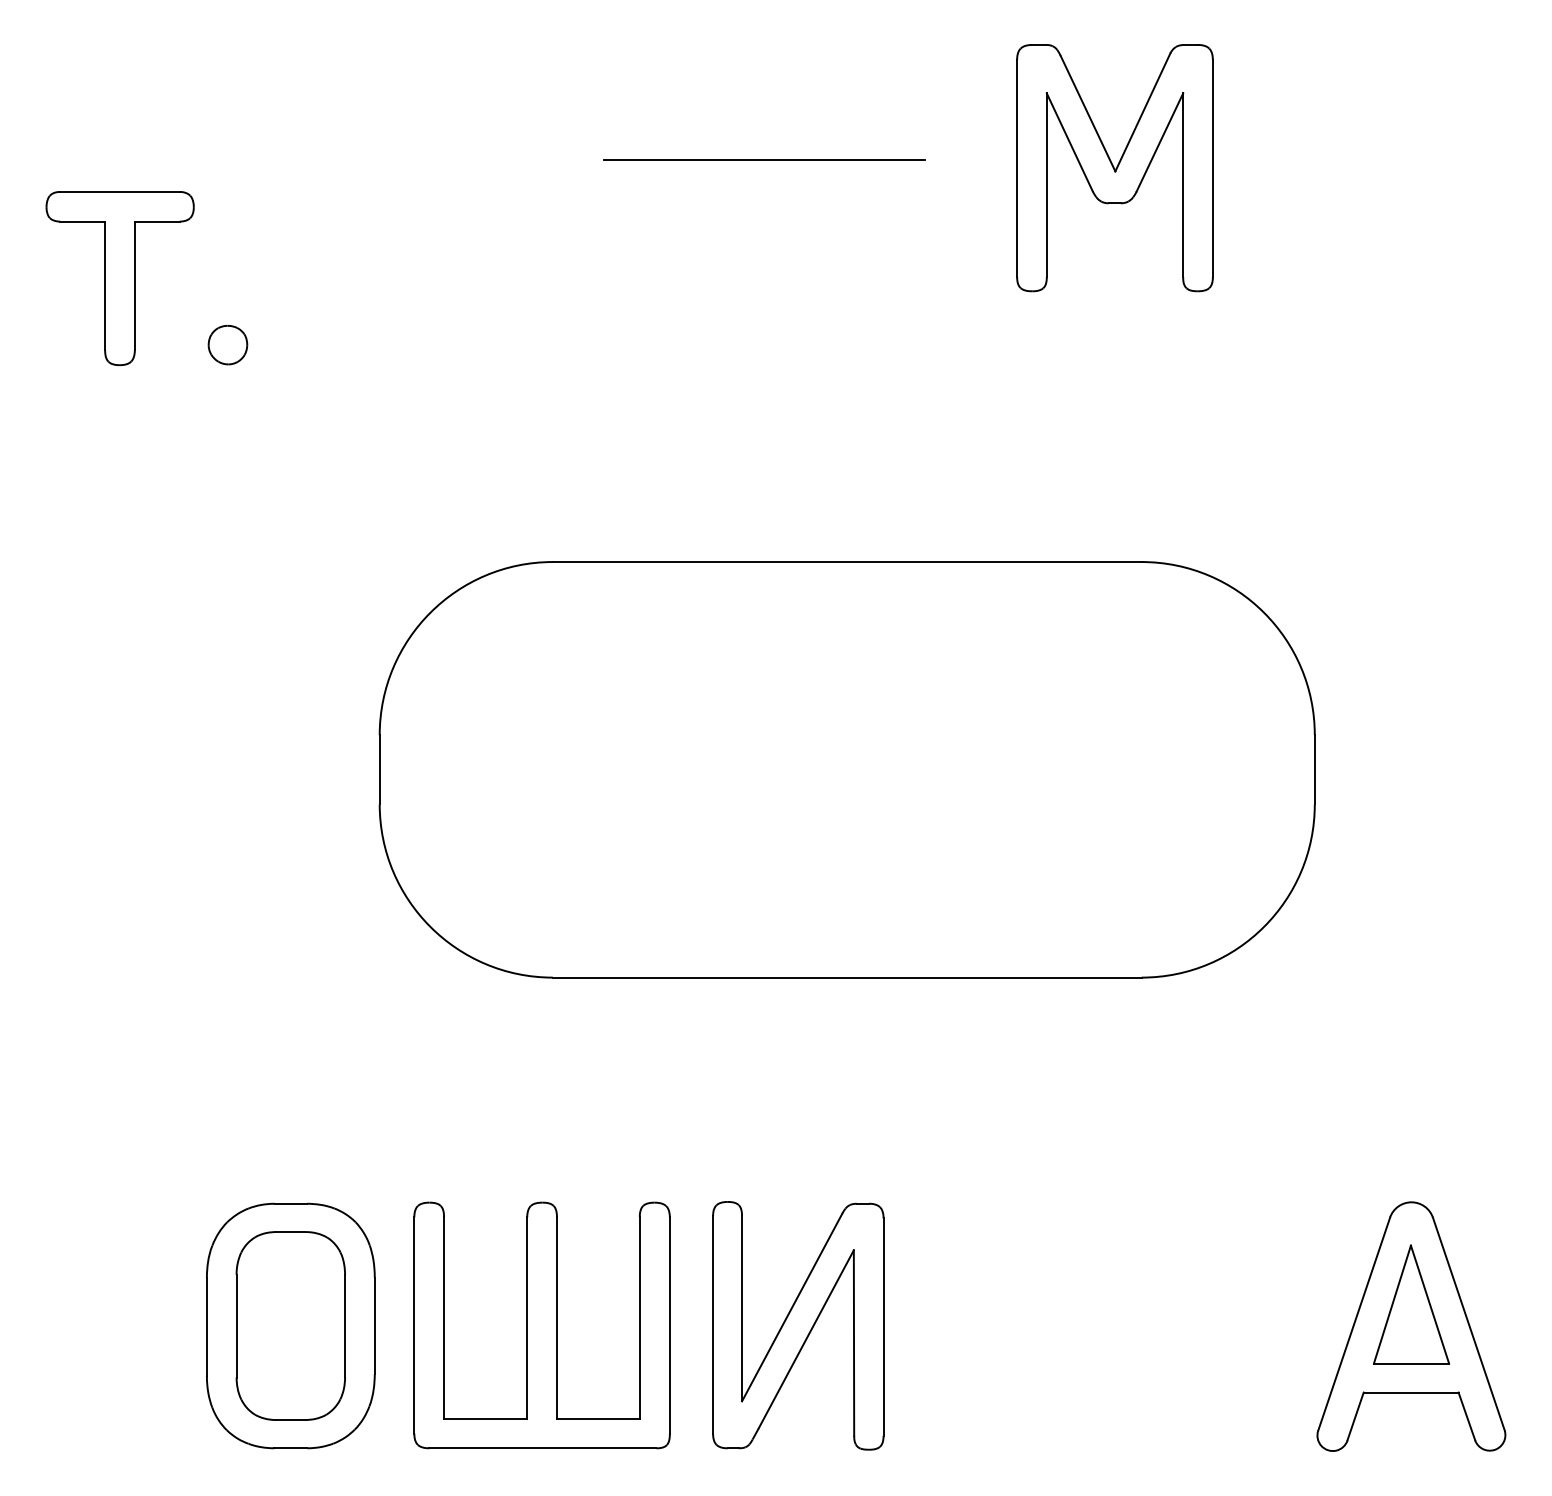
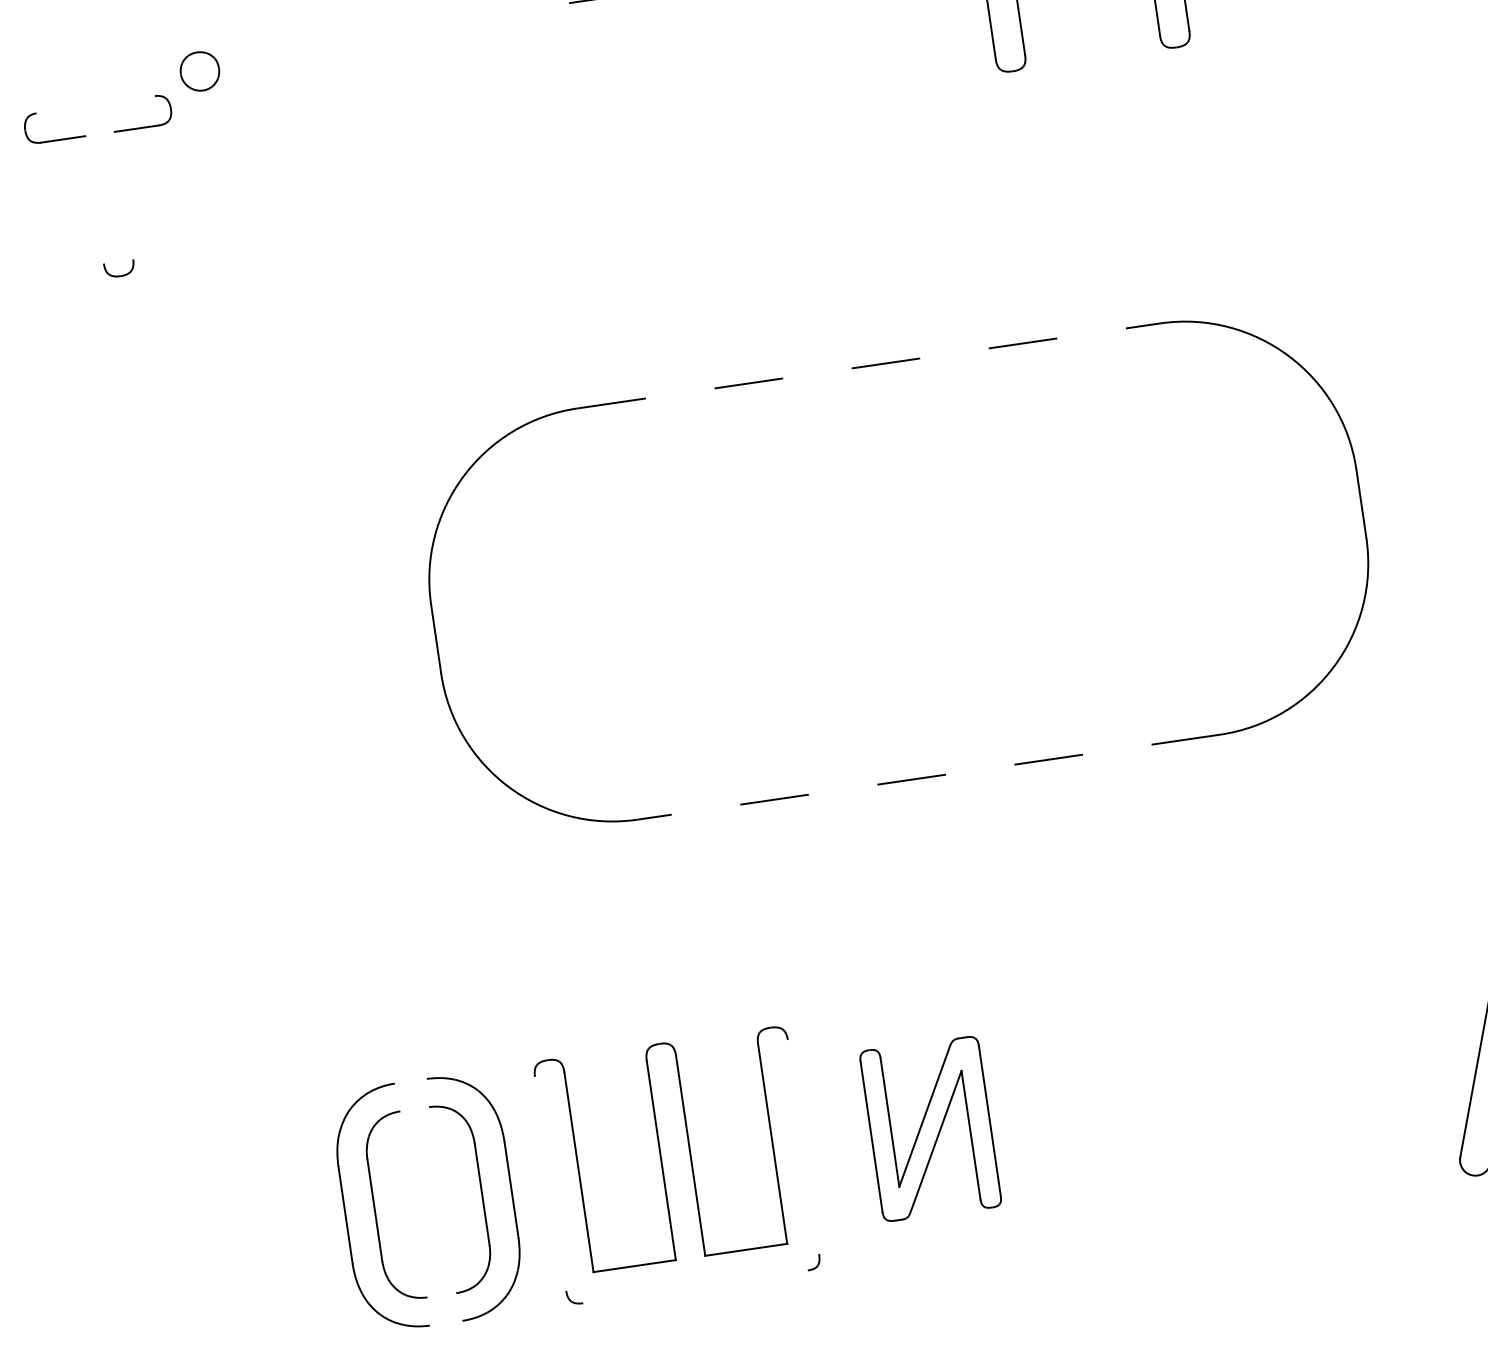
line: (119, 191) -> (95, 104), removed
line: (105, 285) -> (94, 199), removed
line: (134, 285) -> (123, 195), removed
part: (227, 345) -> (199, 71), moved
line: (847, 562) -> (869, 366), solid -> dashed
line: (846, 977) -> (928, 777), solid -> dashed
line: (290, 1203) -> (410, 1081), removed
line: (290, 1232) -> (414, 1109), removed
line: (414, 1325) -> (550, 1183), removed
line: (669, 1325) -> (803, 1147), removed
part: (798, 1325) -> (930, 1128), size x0.7
line: (290, 1420) -> (441, 1295), removed
line: (290, 1448) -> (445, 1323), removed
line: (542, 1448) -> (695, 1287), removed

